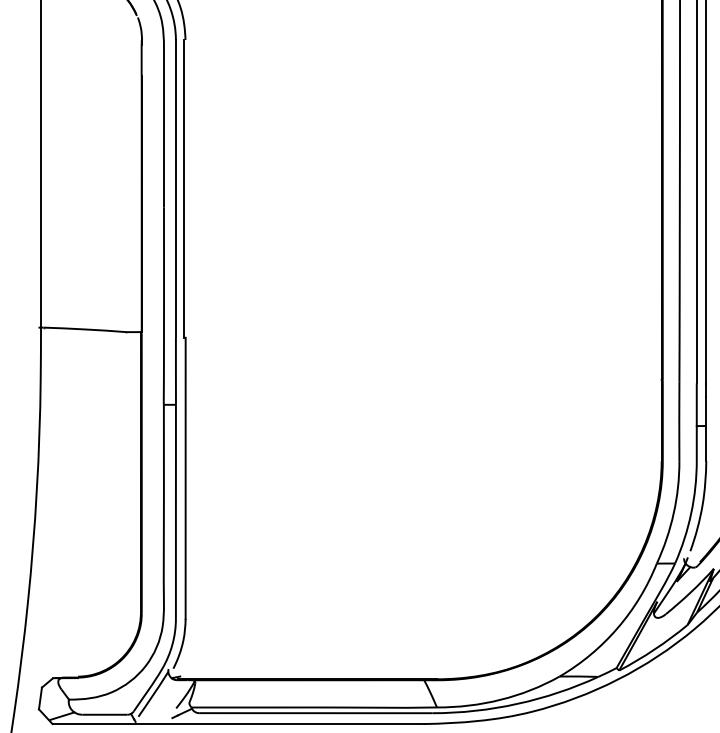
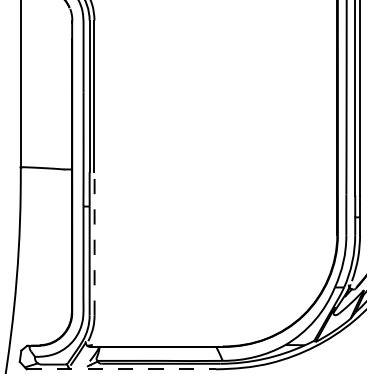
line: (185, 479) -> (94, 244), solid -> dashed
line: (238, 724) -> (121, 369), solid -> dashed

